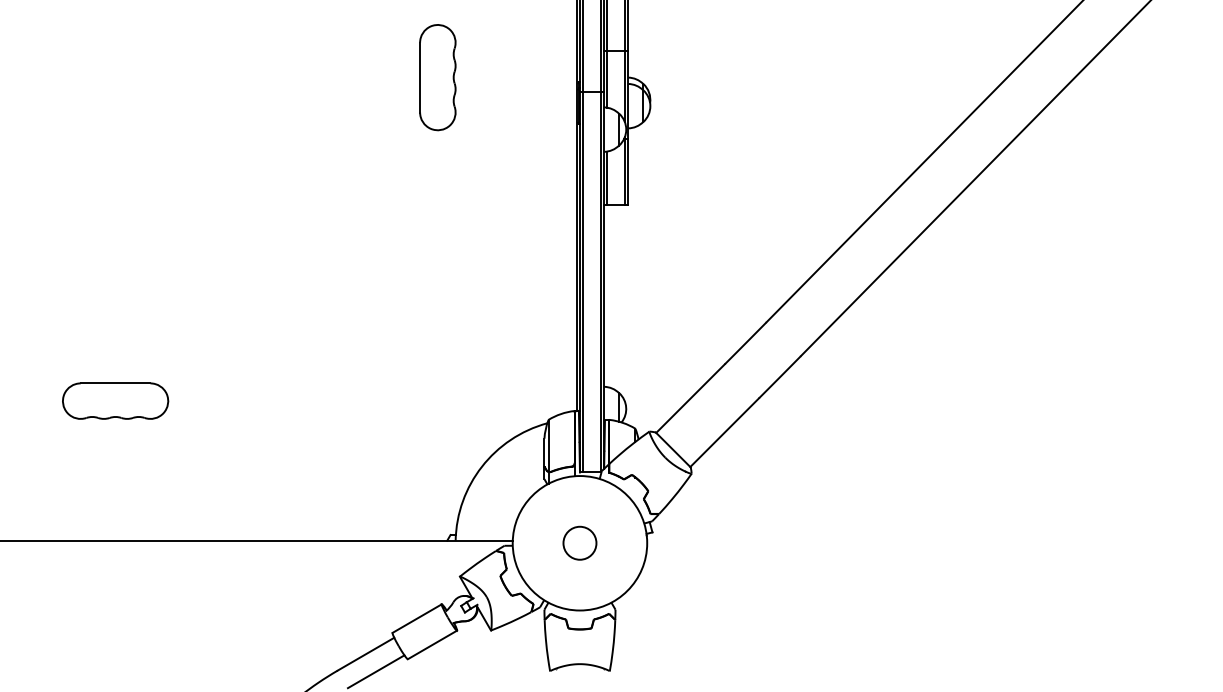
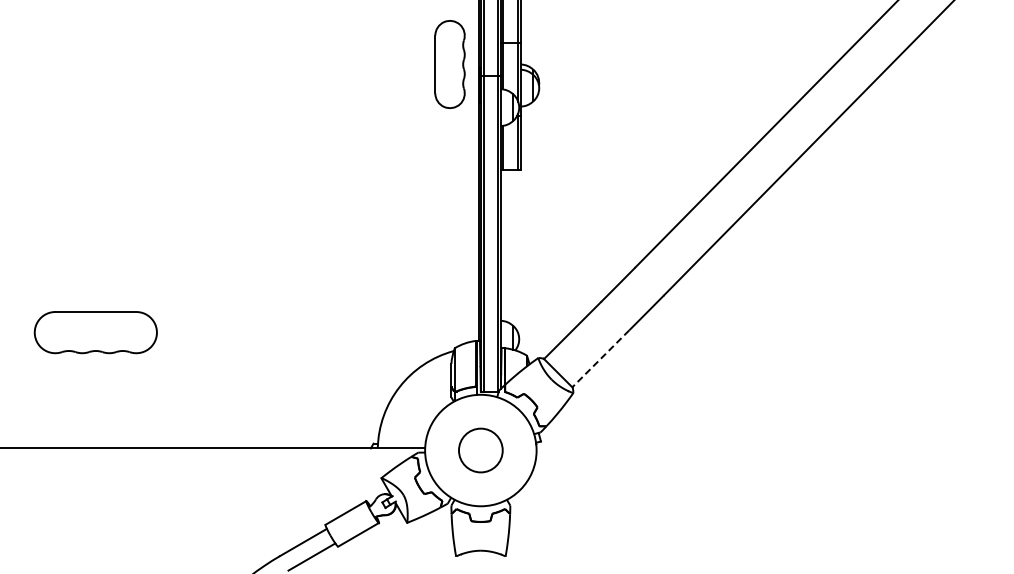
part: (437, 77) -> (449, 64), moved
part: (115, 400) -> (95, 332), size x1.4
line: (724, 433) -> (600, 359), solid -> dashed
circle: (579, 543) -> (480, 450), size x1.6

